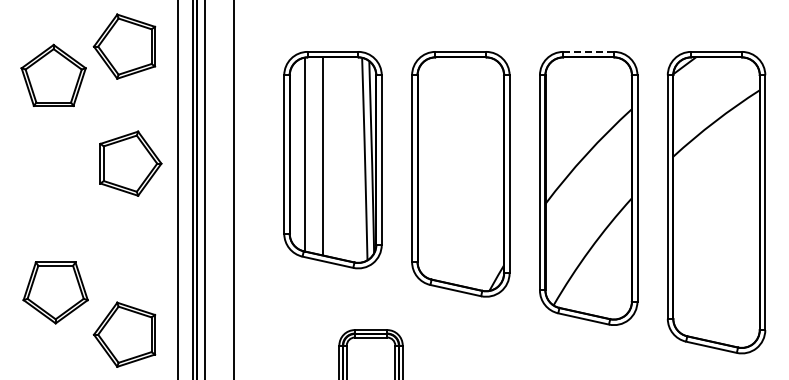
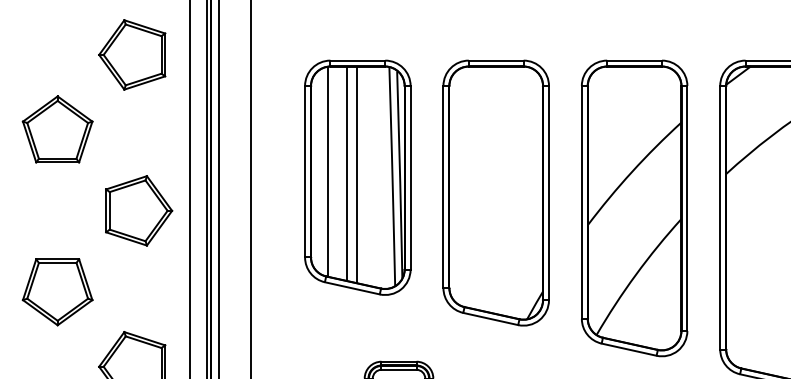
line: (588, 51) -> (634, 60), dashed -> solid
part: (53, 74) -> (57, 128), moved
line: (331, 157) -> (356, 174), added
part: (130, 163) -> (138, 210), moved
part: (55, 292) -> (57, 291), moved

